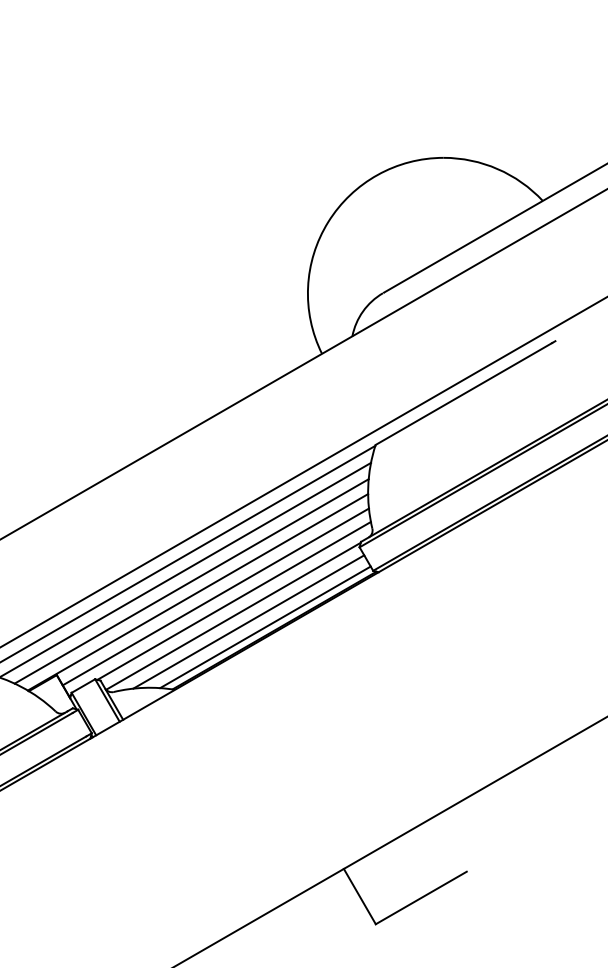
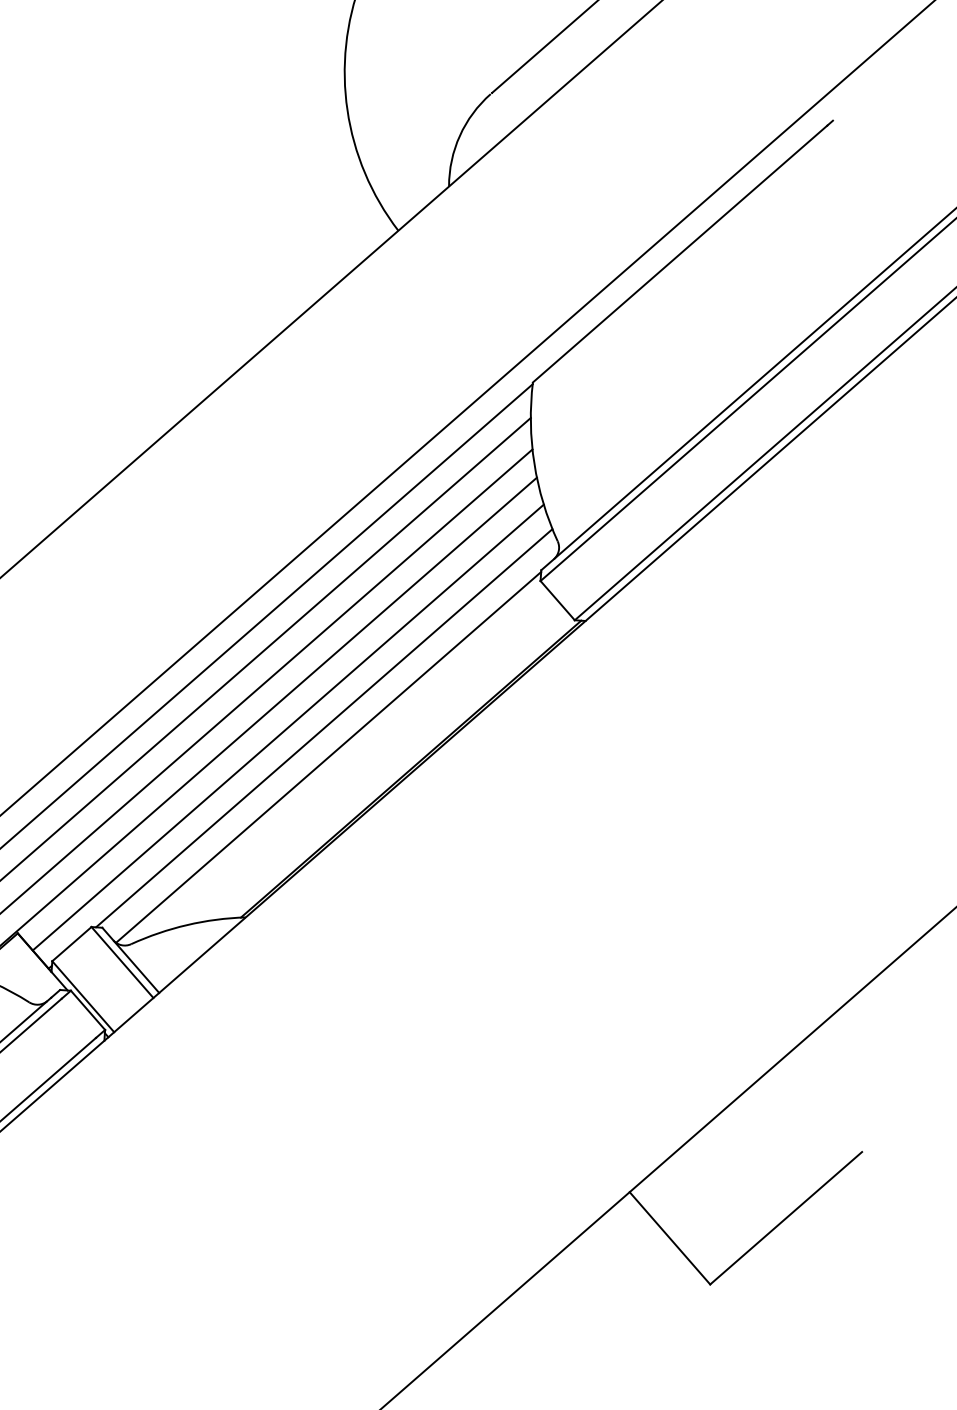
line: (248, 621) -> (358, 761), removed
line: (265, 627) -> (393, 766), removed

